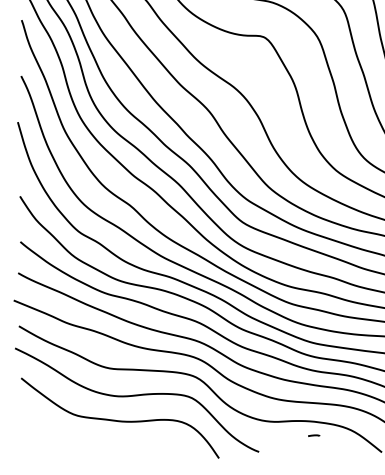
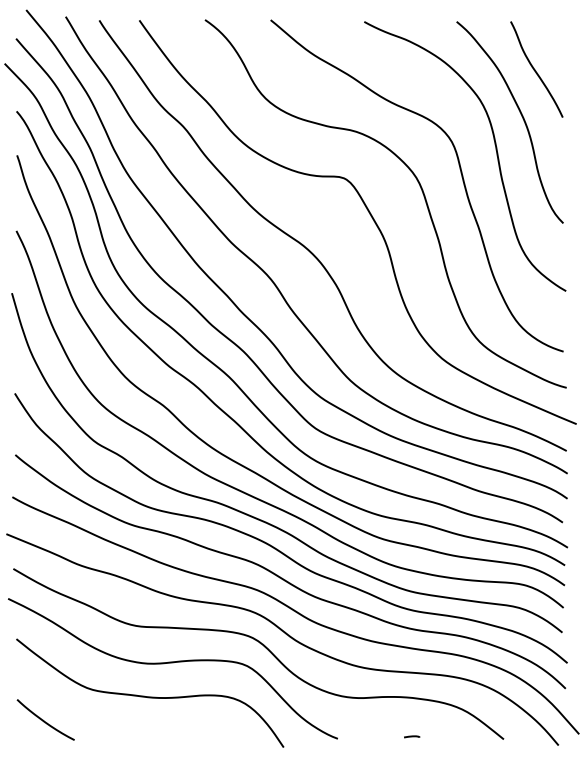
line: (314, 435) -> (412, 736), moved
curve: (41, 438) -> (44, 720), added

